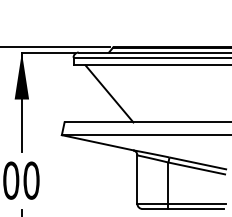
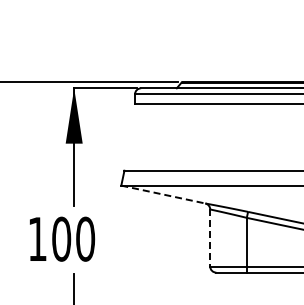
line: (109, 93) -> (177, 136), removed
line: (97, 142) -> (163, 194), solid -> dashed
line: (137, 179) -> (210, 237), solid -> dashed

